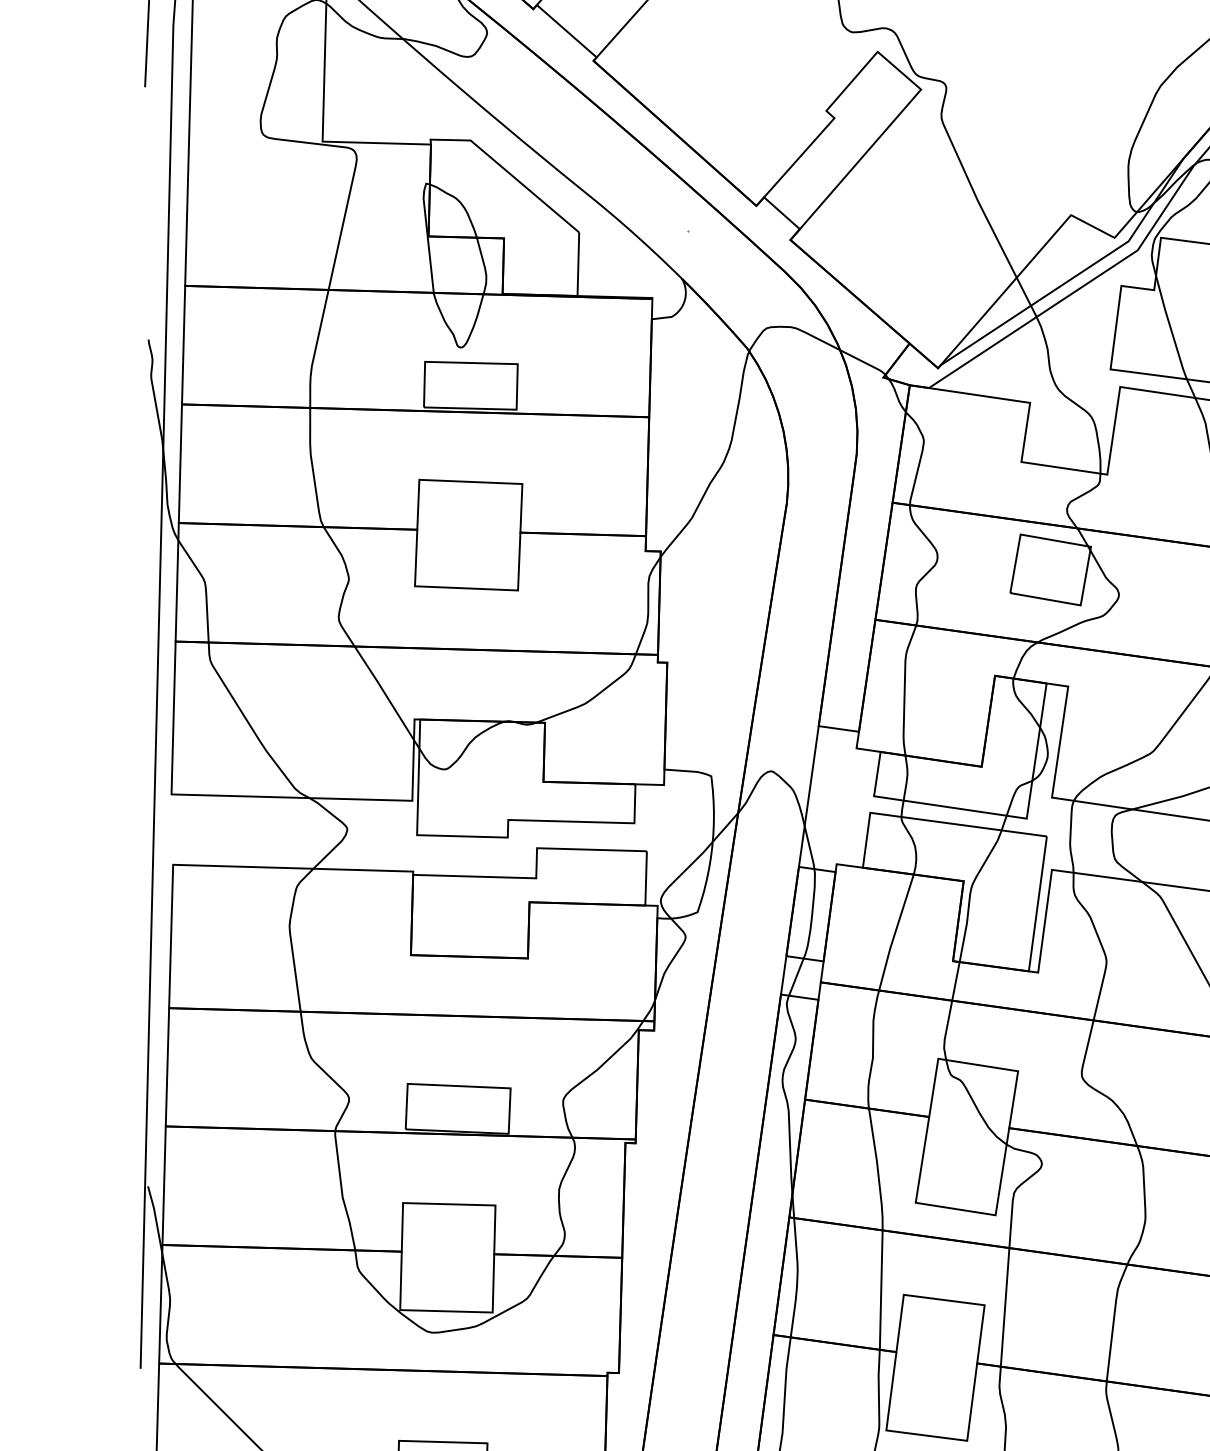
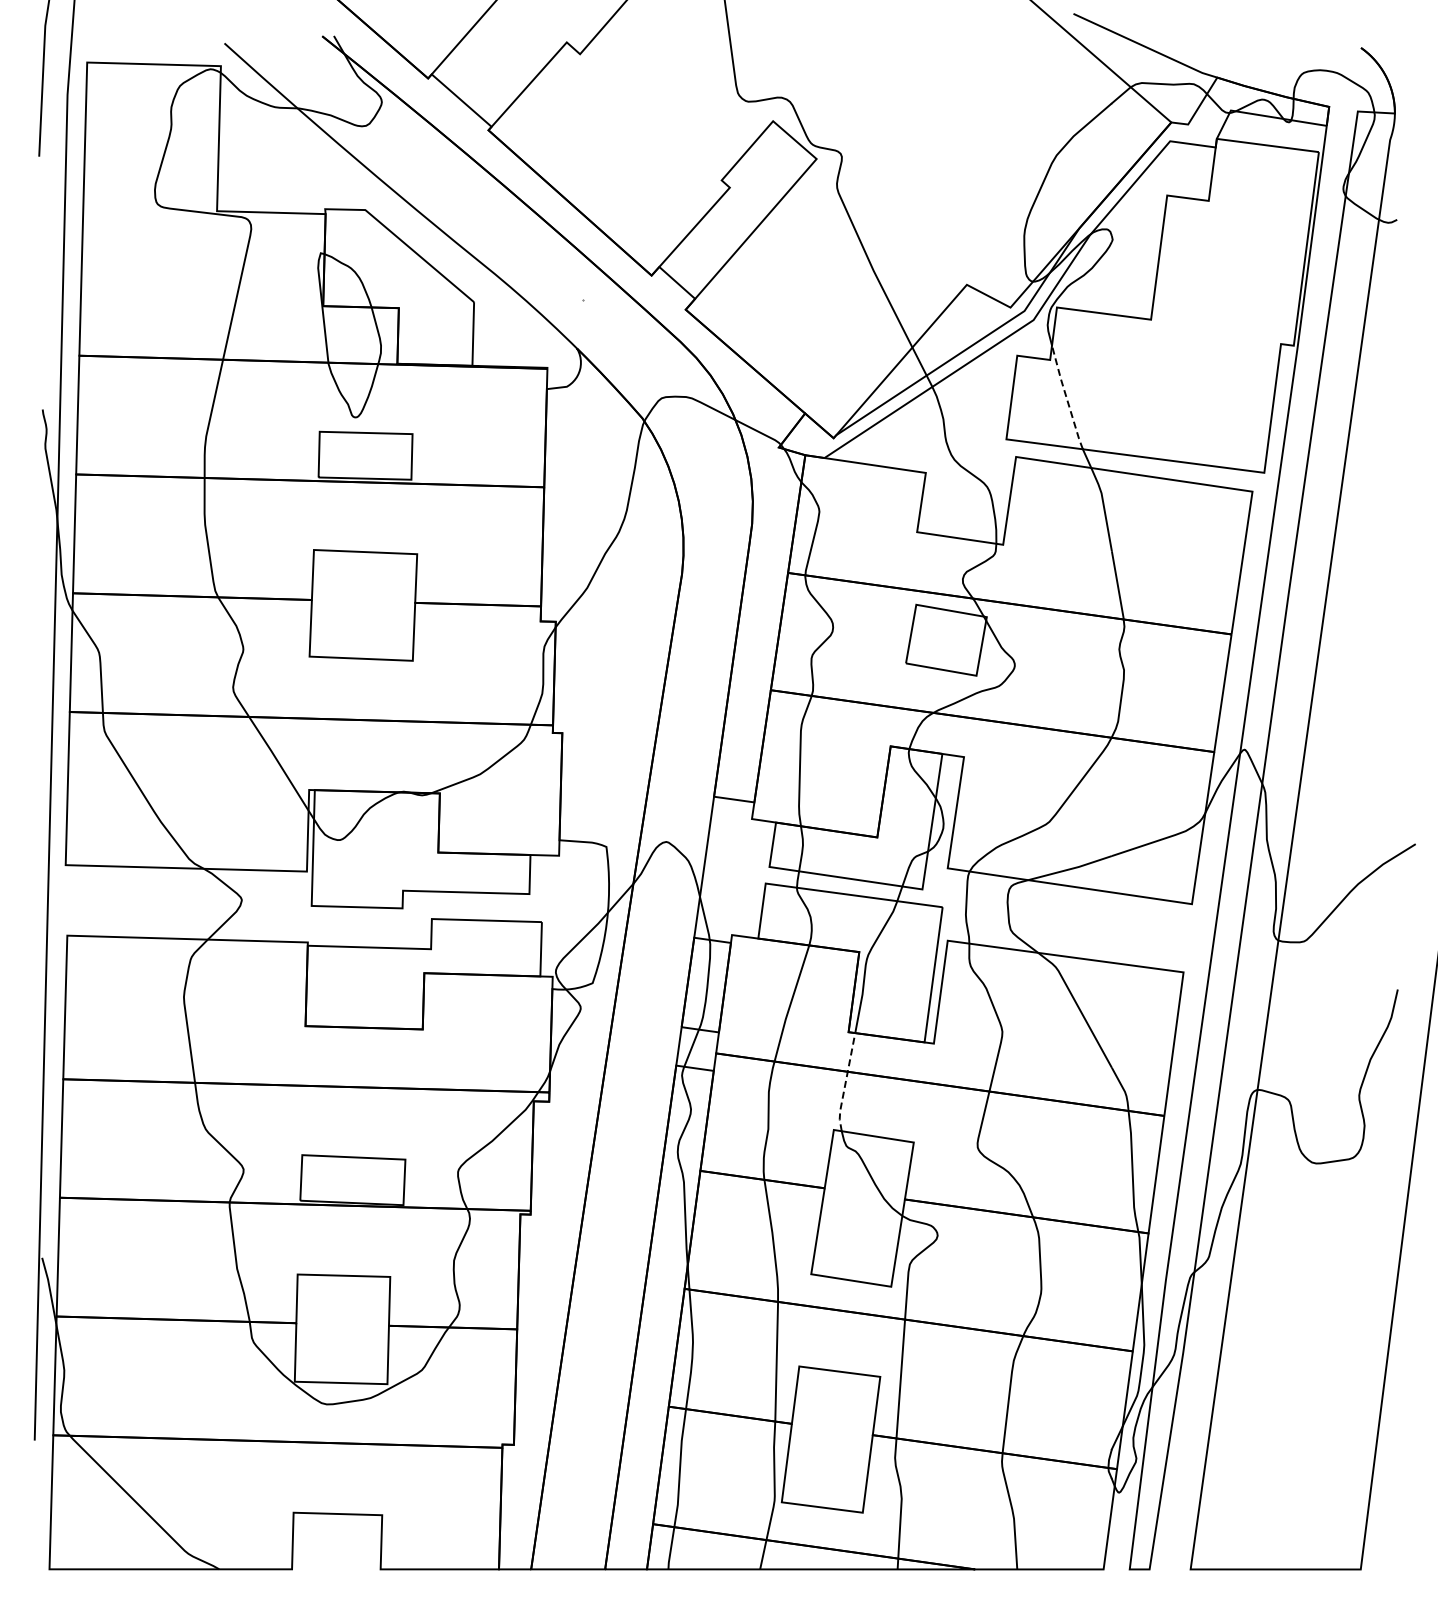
line: (1170, 327) -> (1066, 397), solid -> dashed
line: (949, 1011) -> (845, 1082), solid -> dashed

